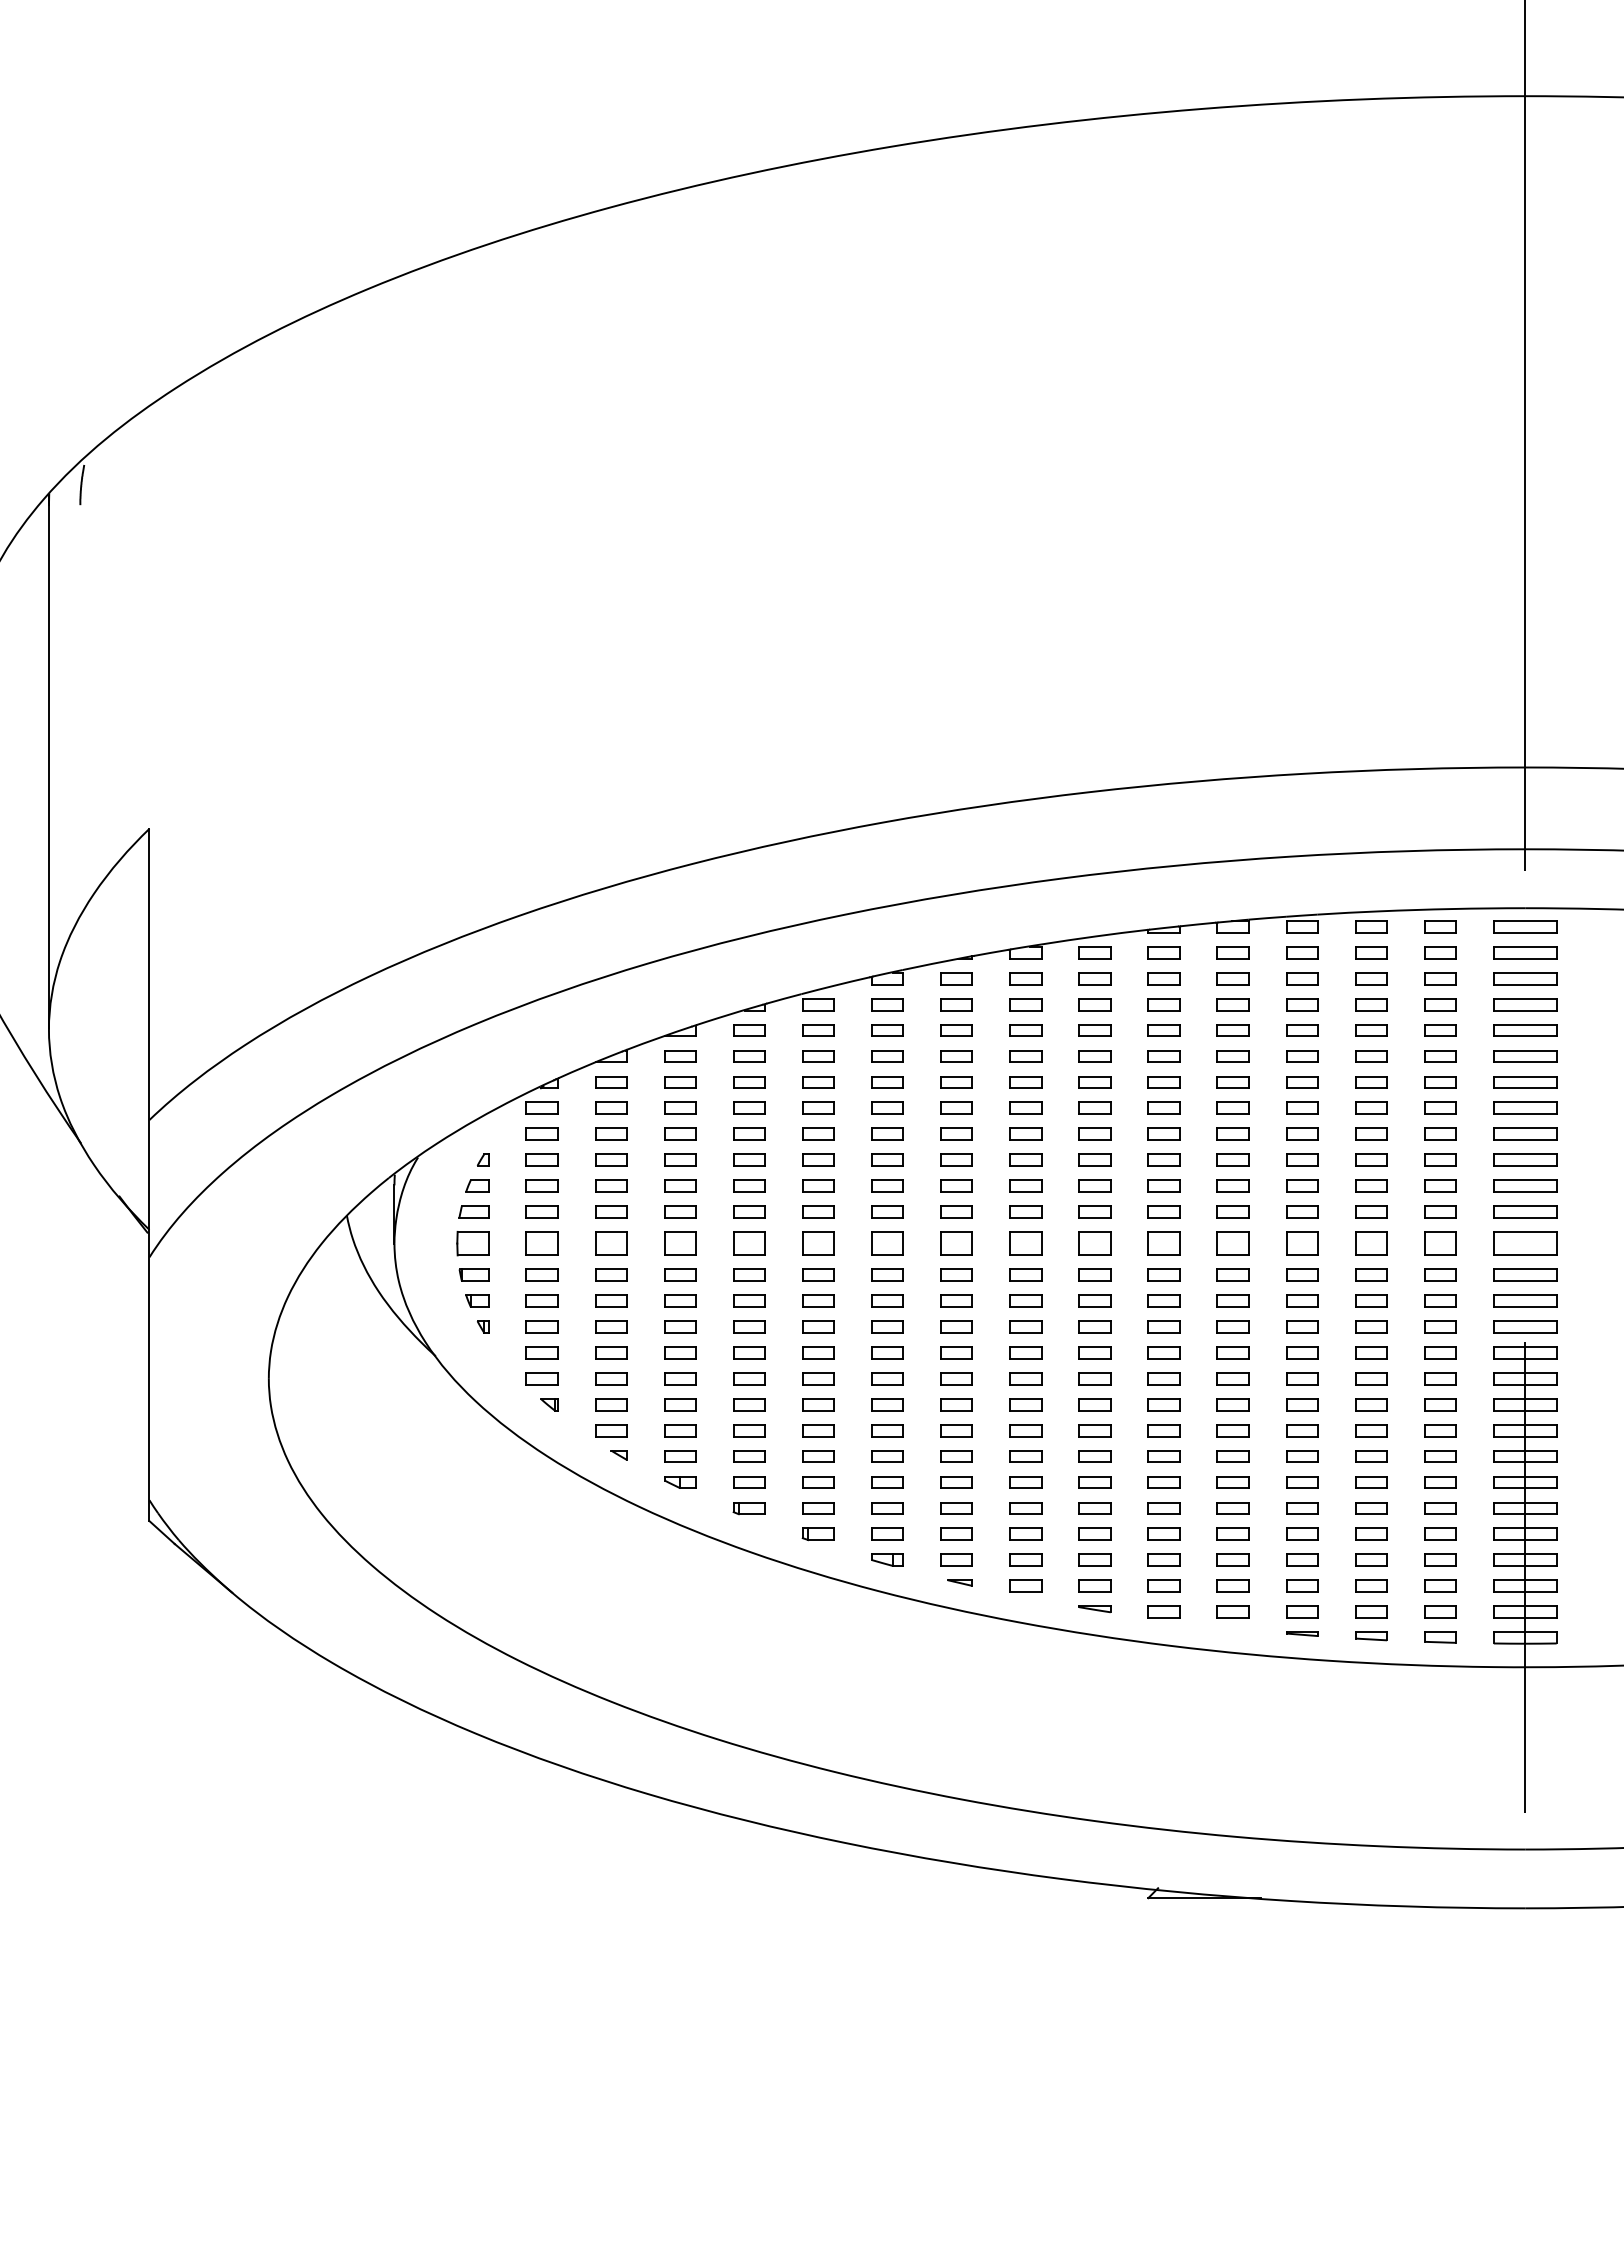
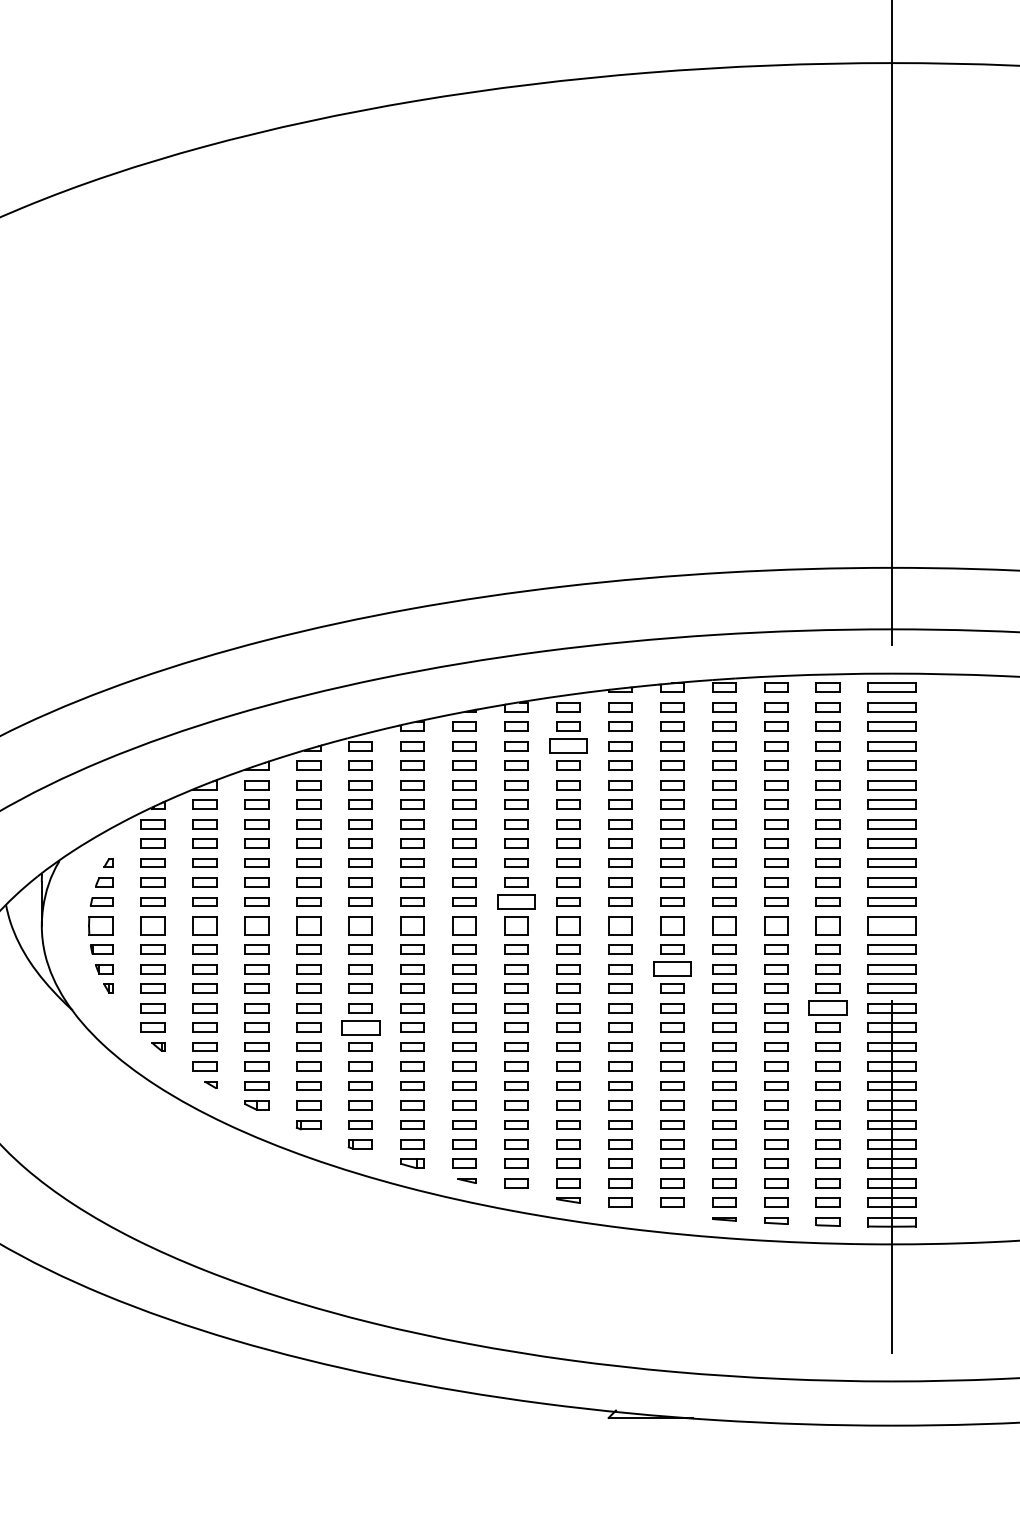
part: (1094, 1004) -> (568, 746), size x1.6
part: (1025, 1211) -> (516, 901), size x1.6
part: (1232, 1300) -> (671, 968), size x1.6
part: (1440, 1352) -> (828, 1007), size x1.6
part: (818, 1378) -> (360, 1027), size x1.6

